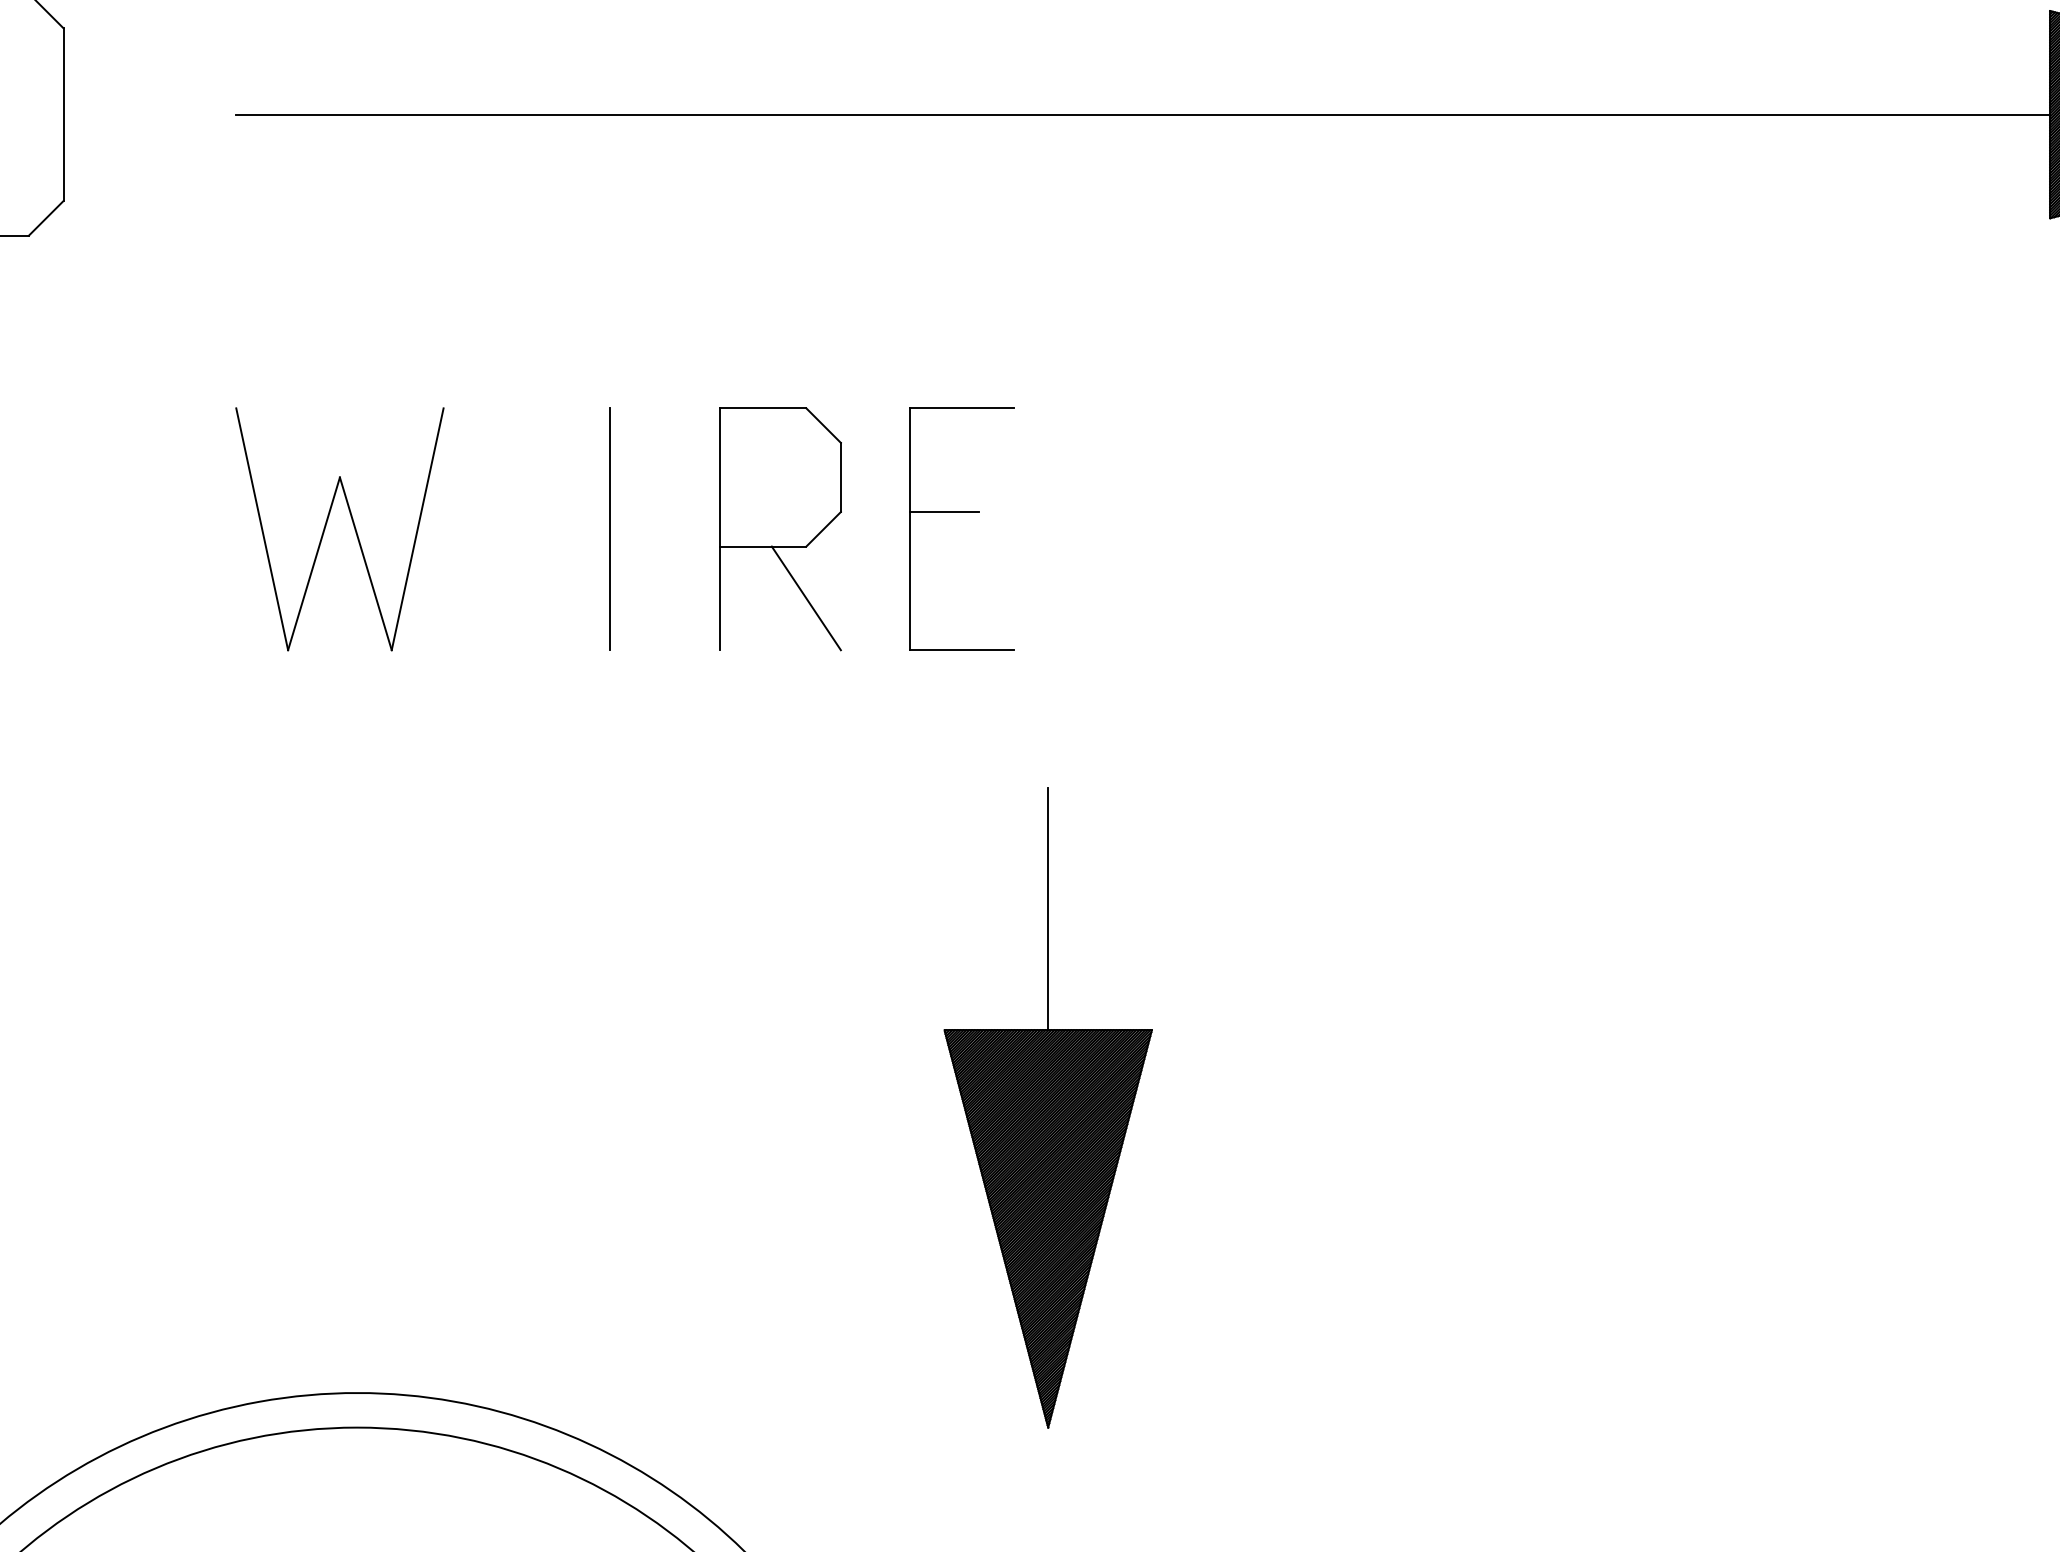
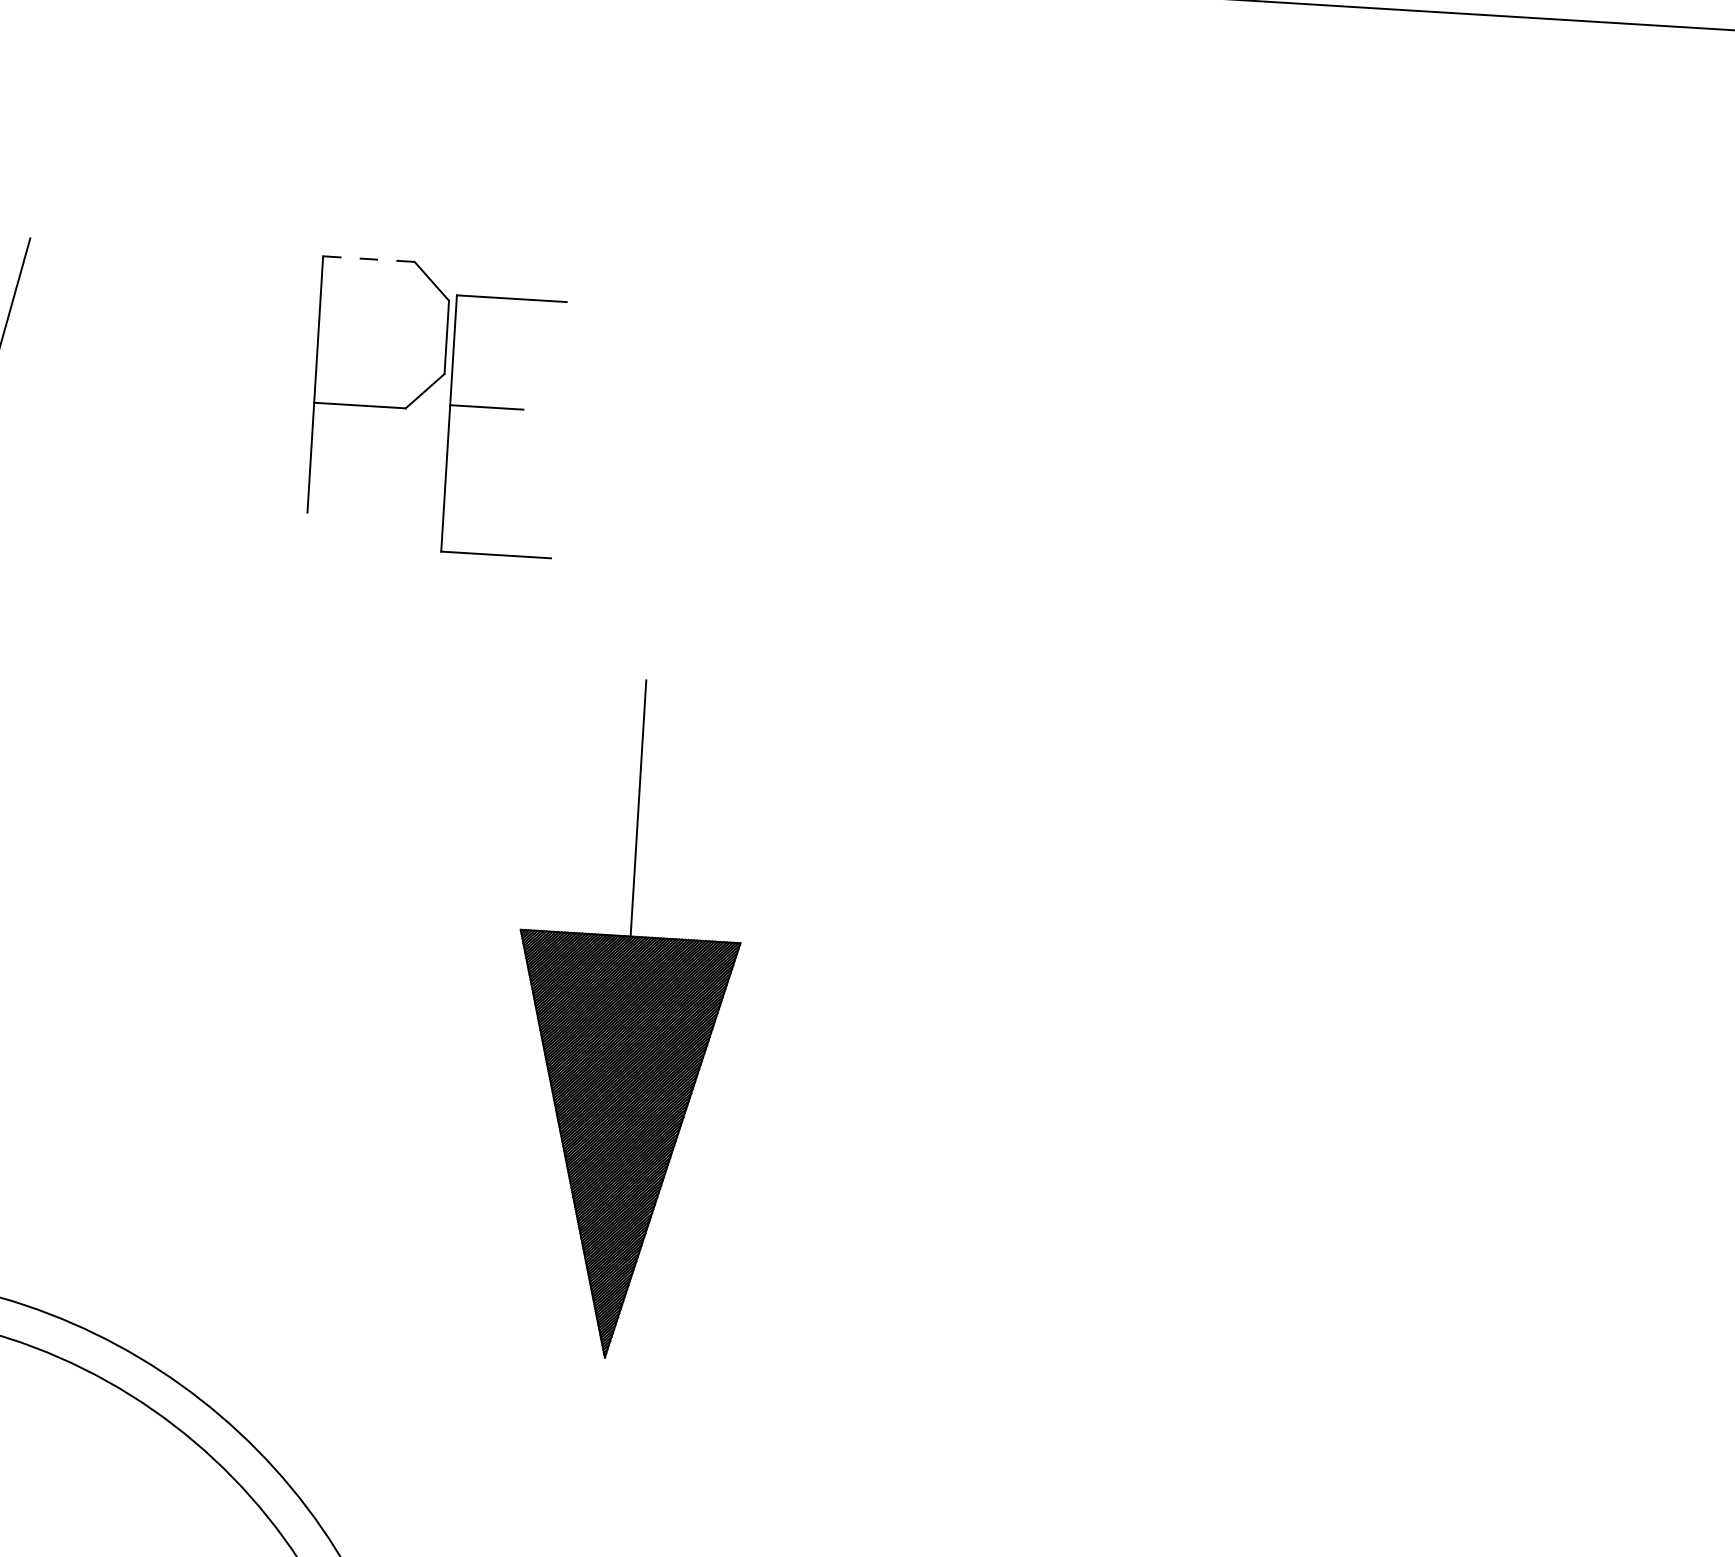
line: (763, 408) -> (369, 259), solid -> dashed
part: (961, 512) -> (504, 409), moved
line: (610, 529) -> (199, 377), removed
line: (805, 598) -> (401, 463), removed

